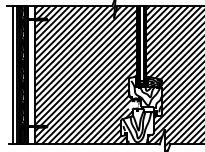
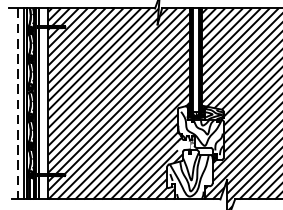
line: (12, 75) -> (17, 104), solid -> dashed

